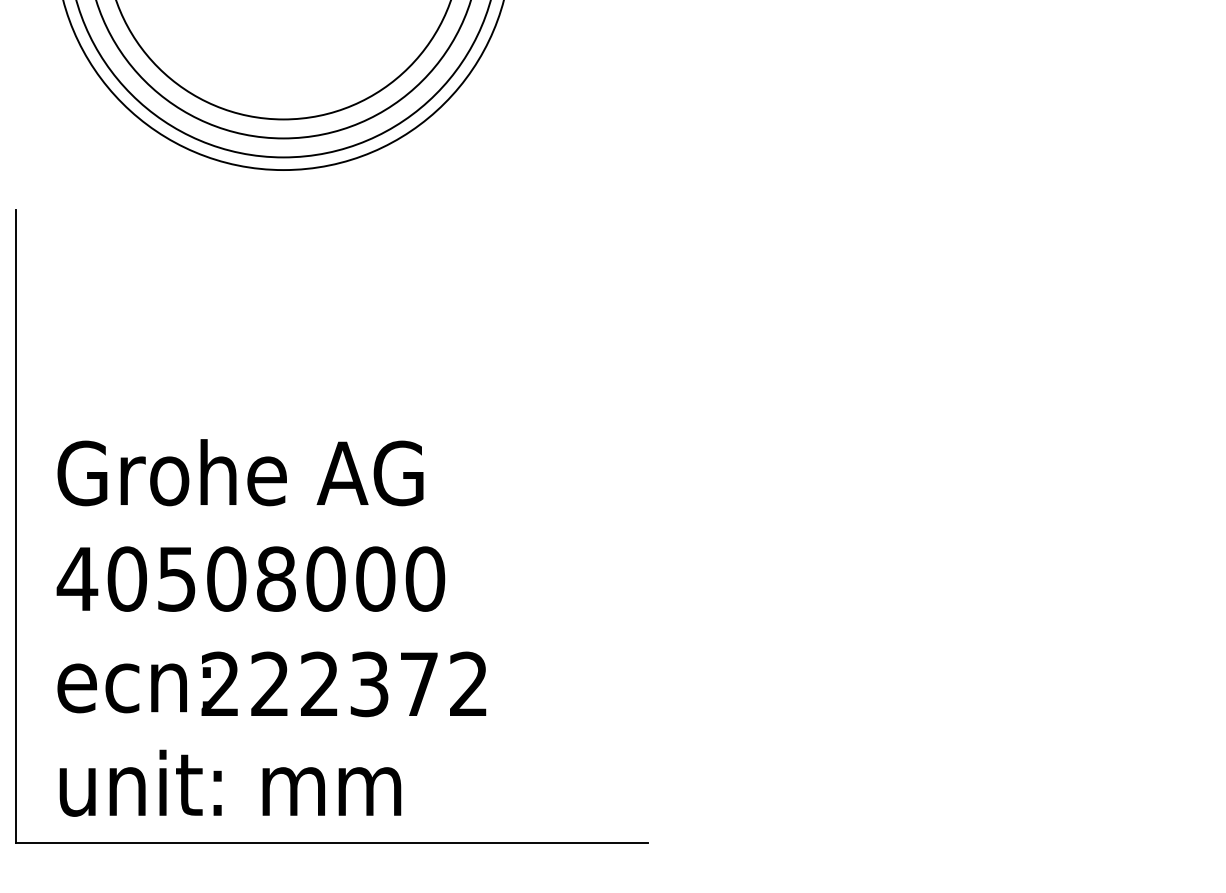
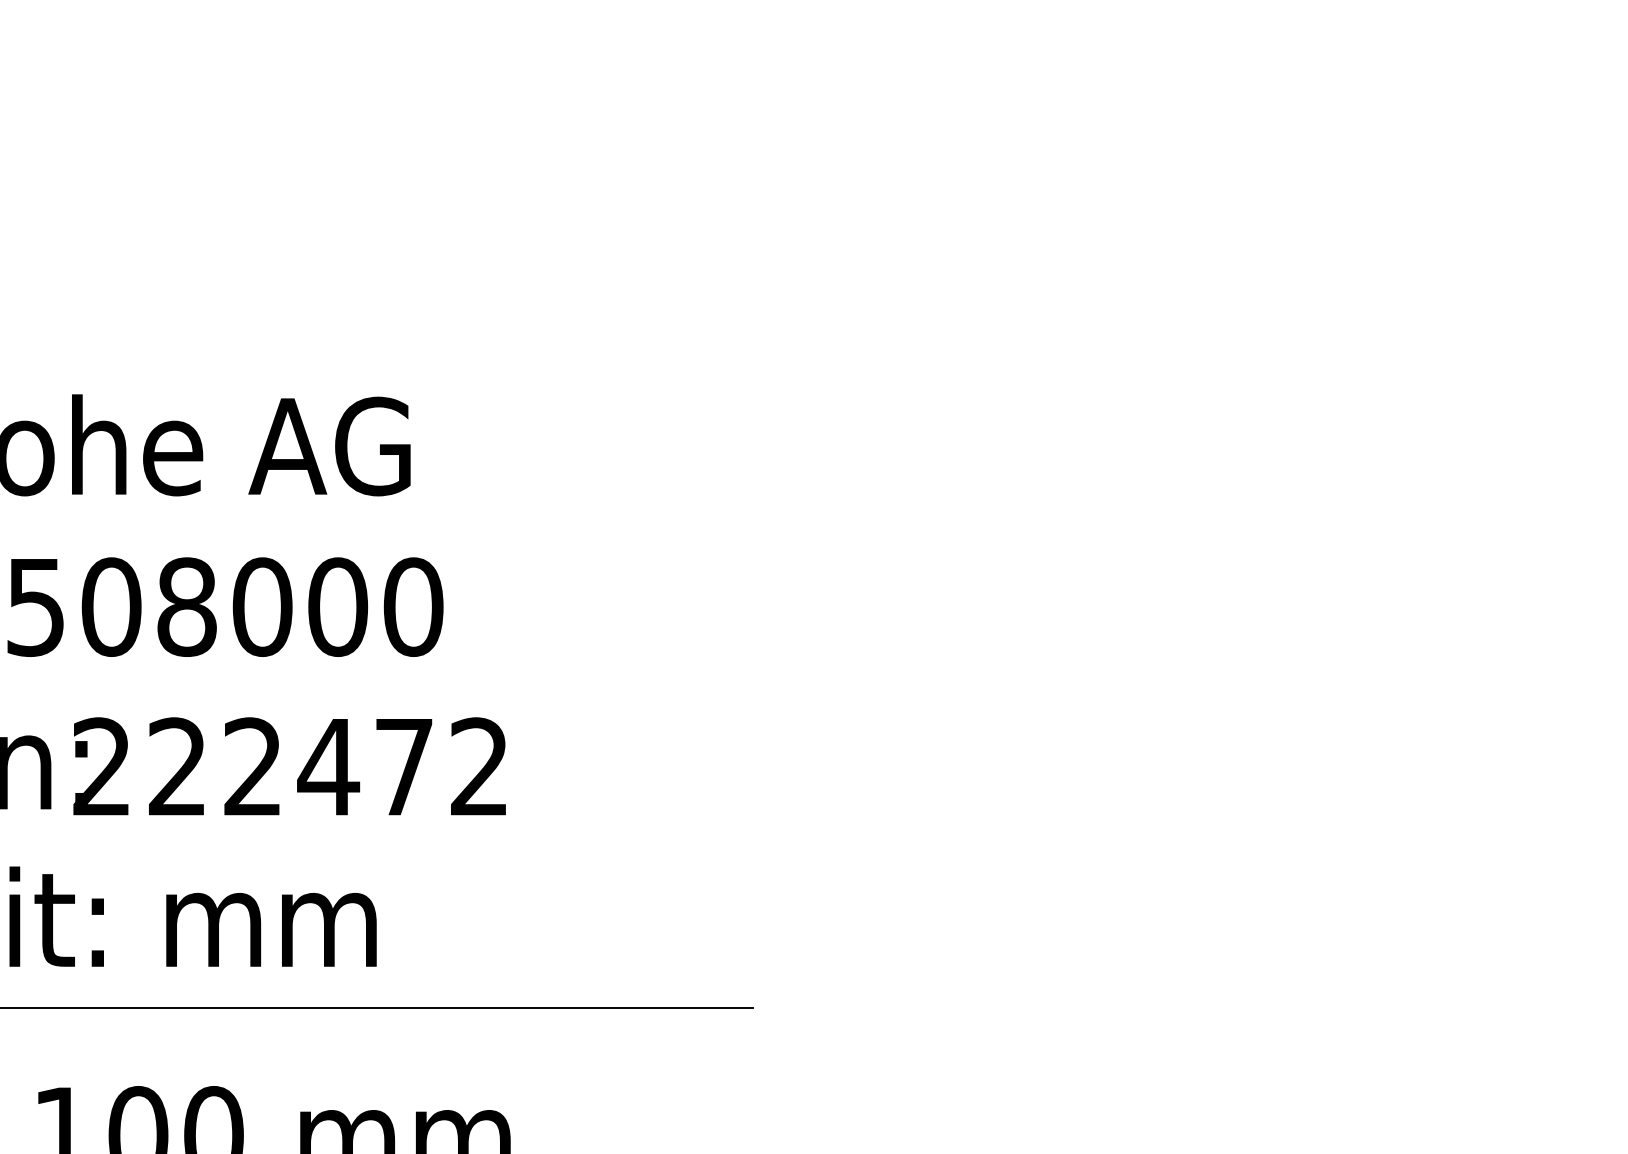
text: (369, 684) -> (328, 767), 222372 -> 222472

